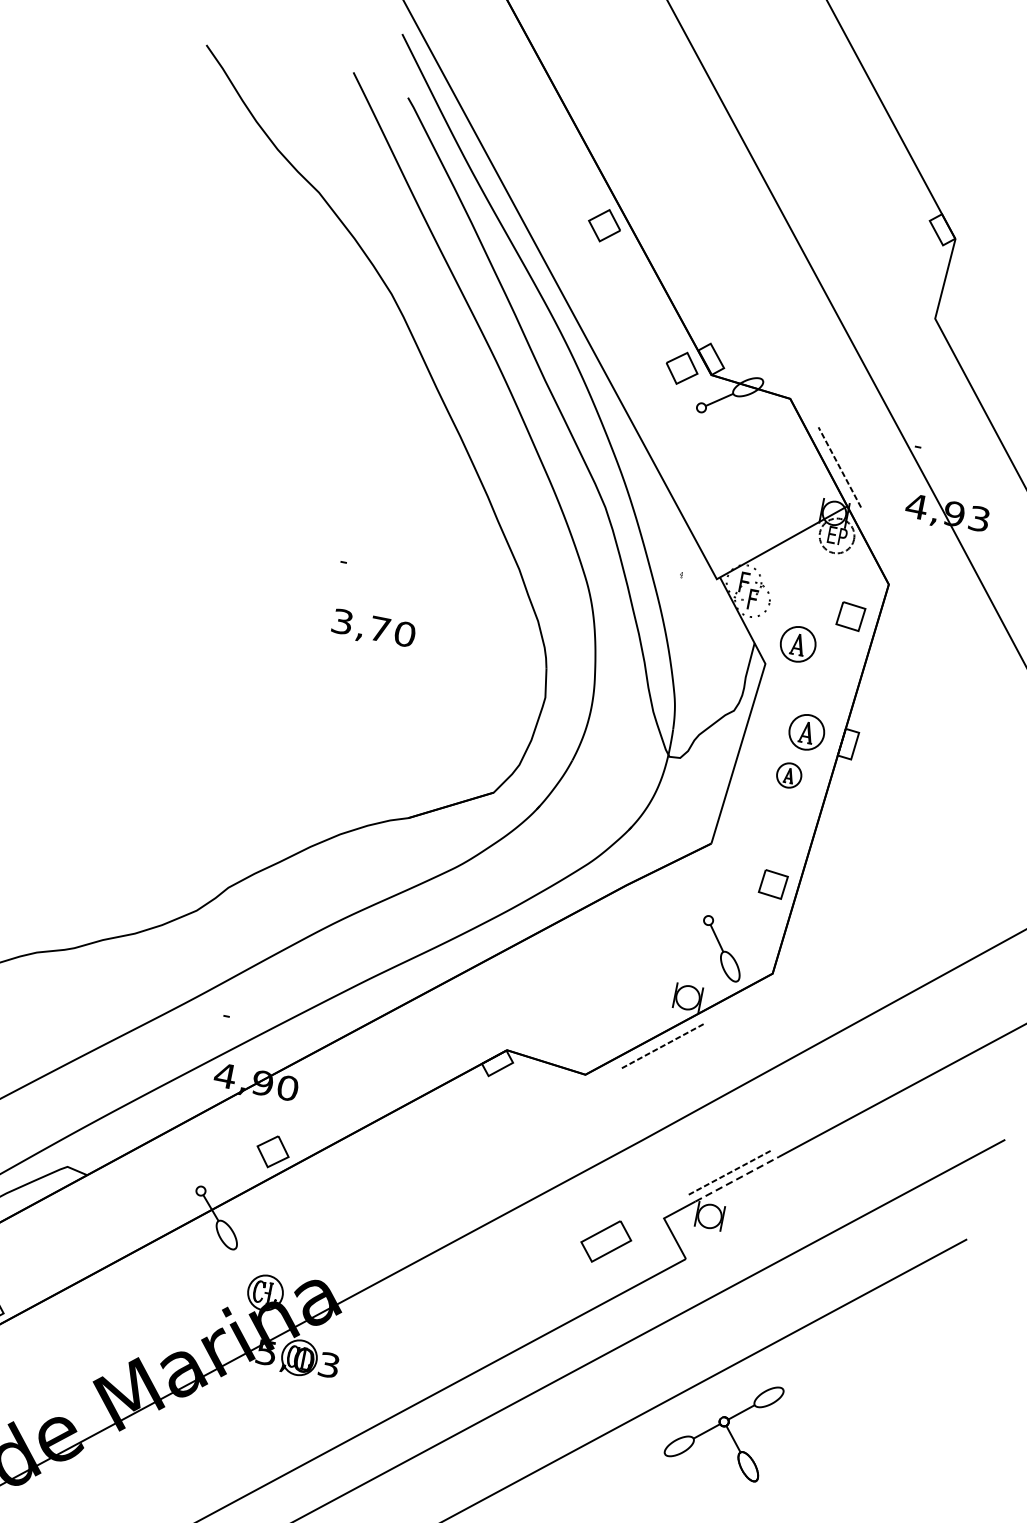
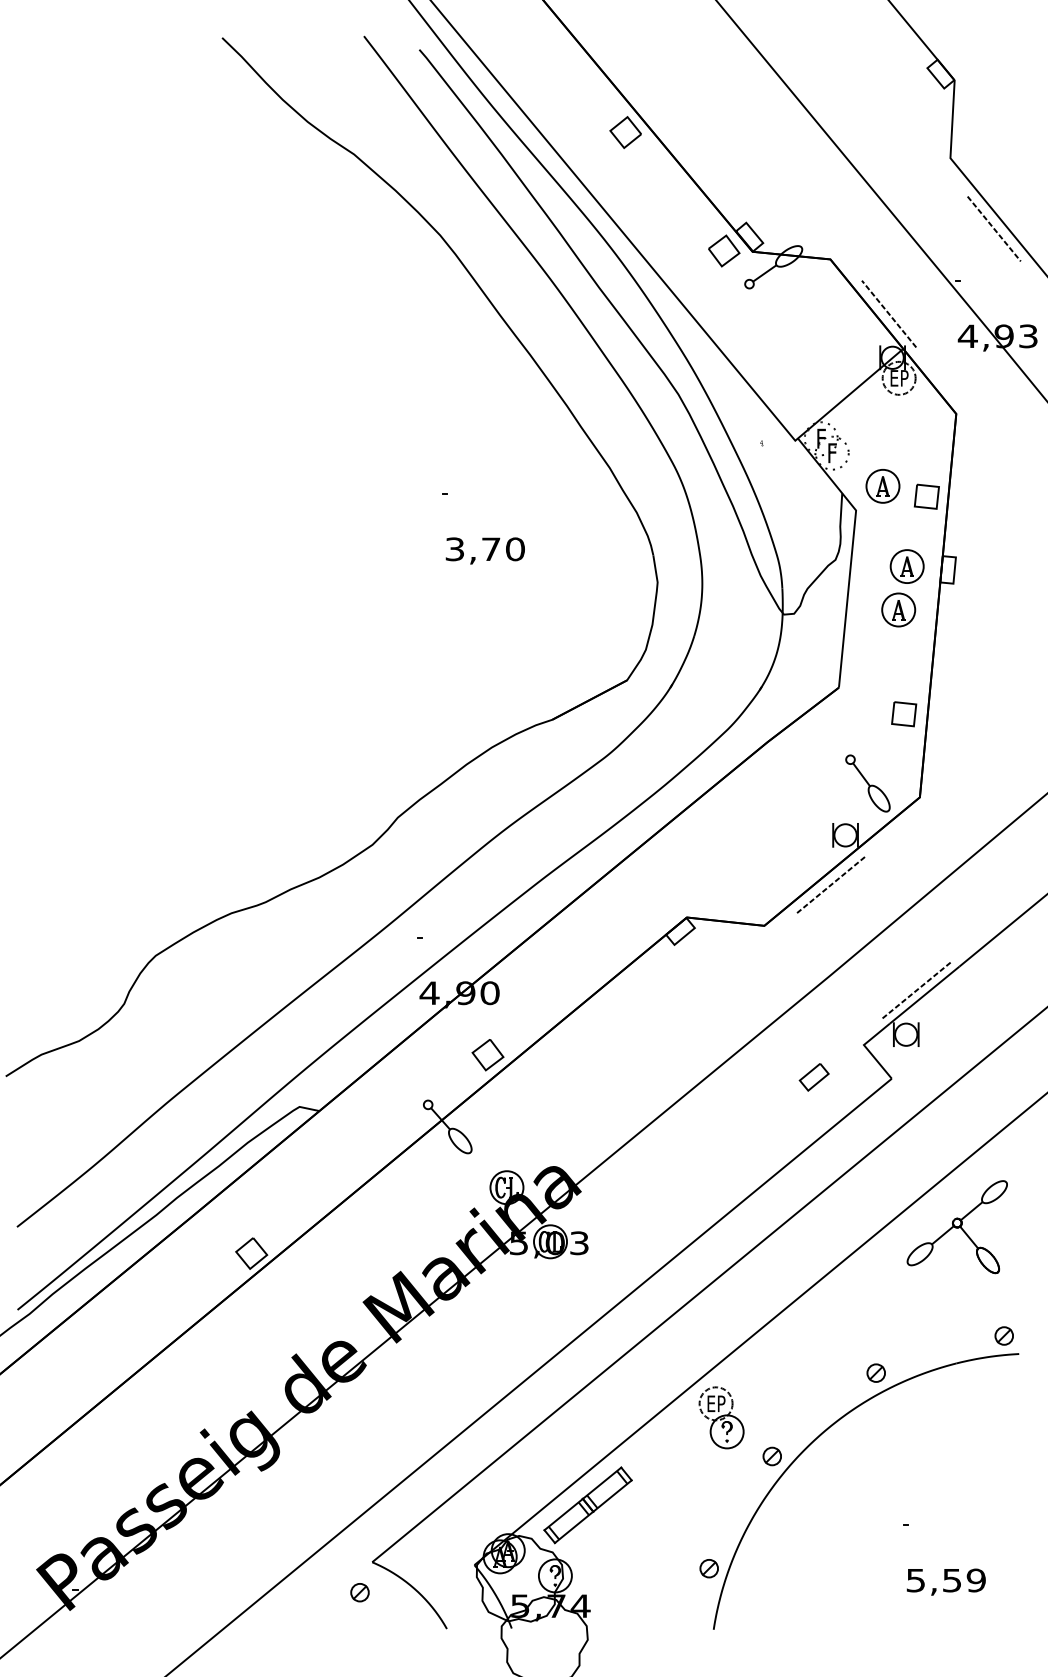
line: (966, 400) -> (994, 228), added
part: (850, 616) -> (926, 496), moved
part: (789, 774) -> (898, 609), size x1.43
line: (736, 1179) -> (924, 995), dashed -> solid
part: (605, 1241) -> (813, 1077), size x0.62

